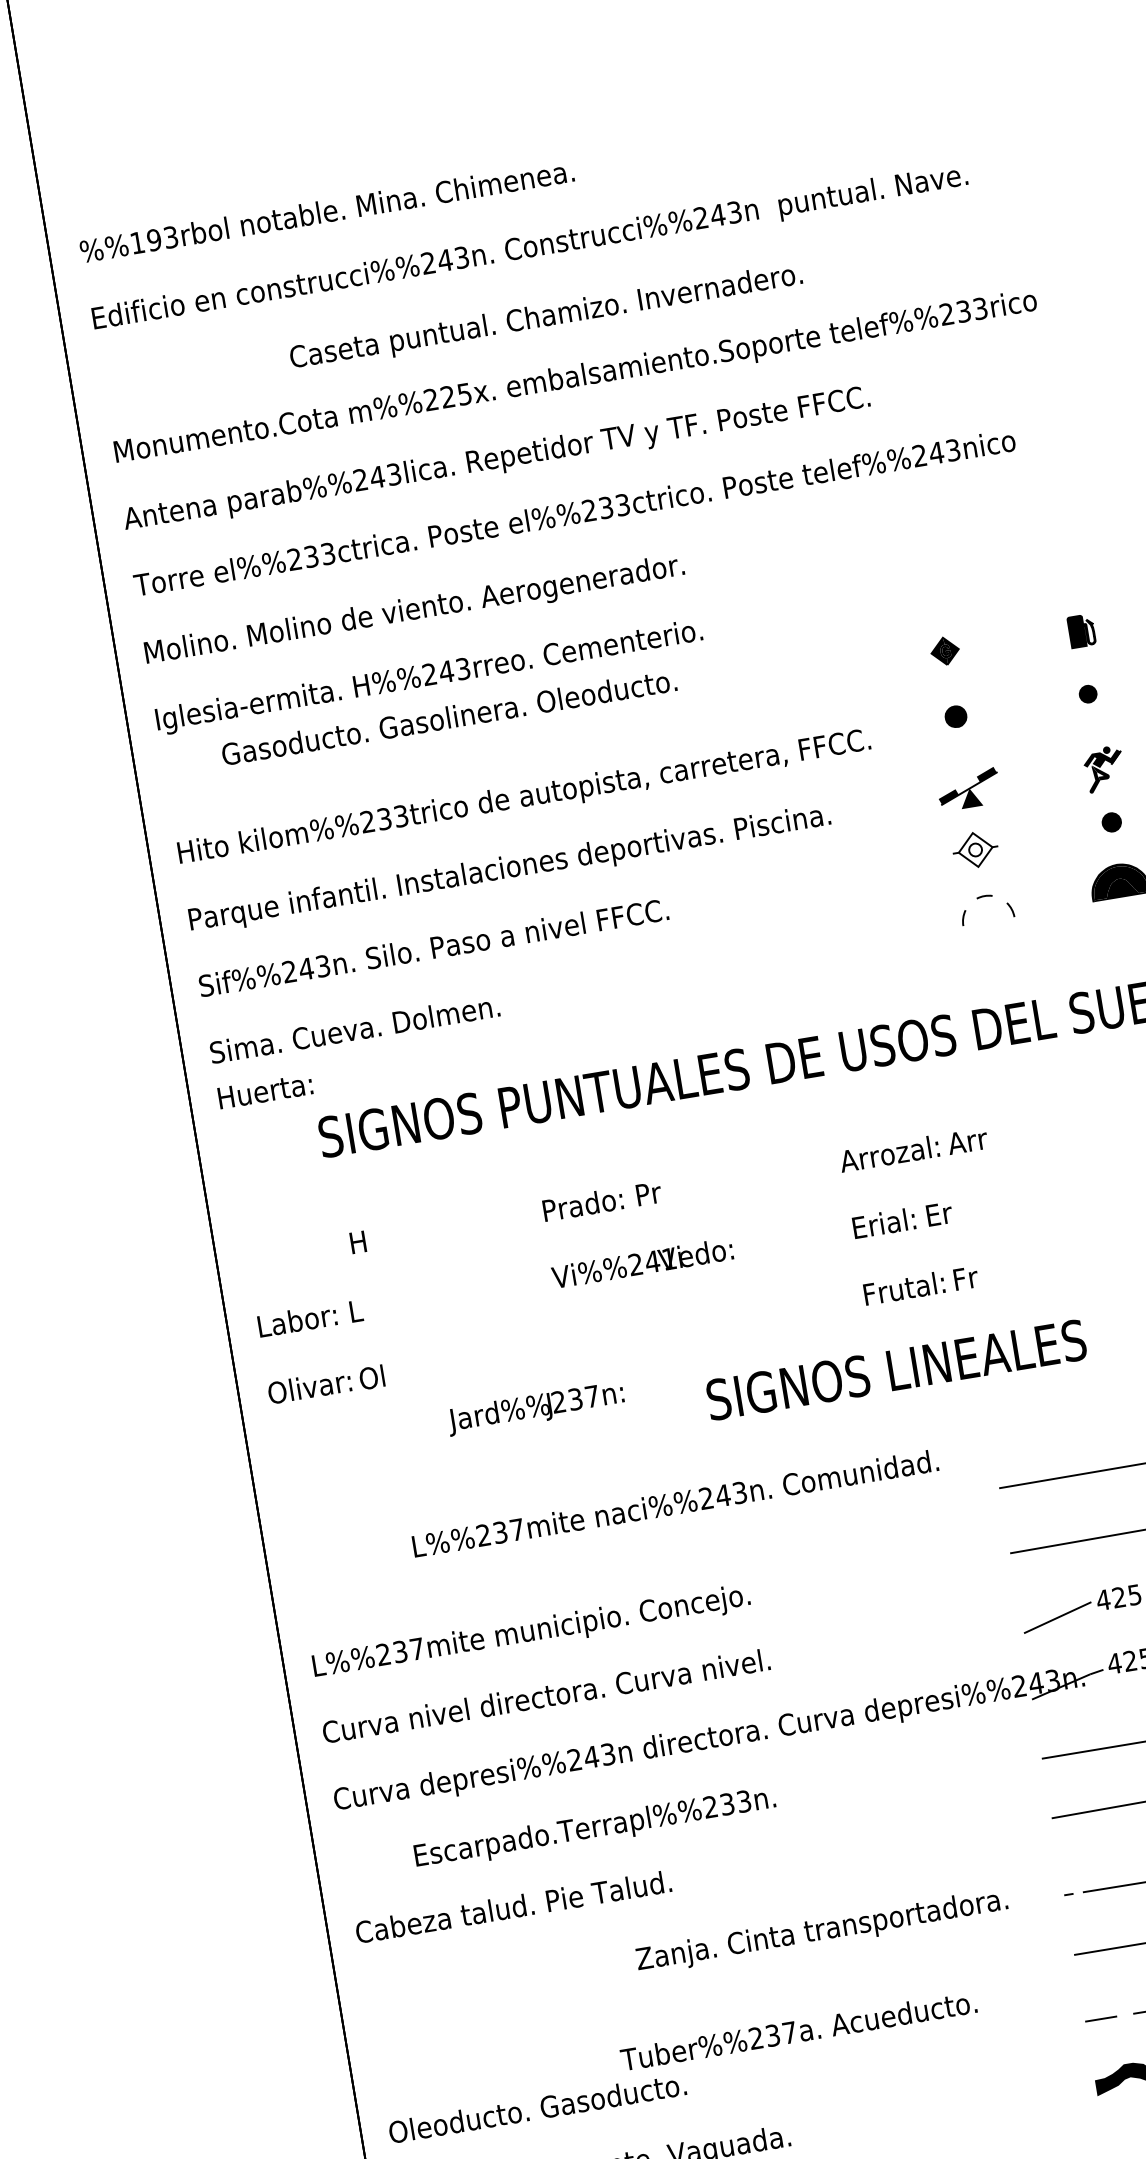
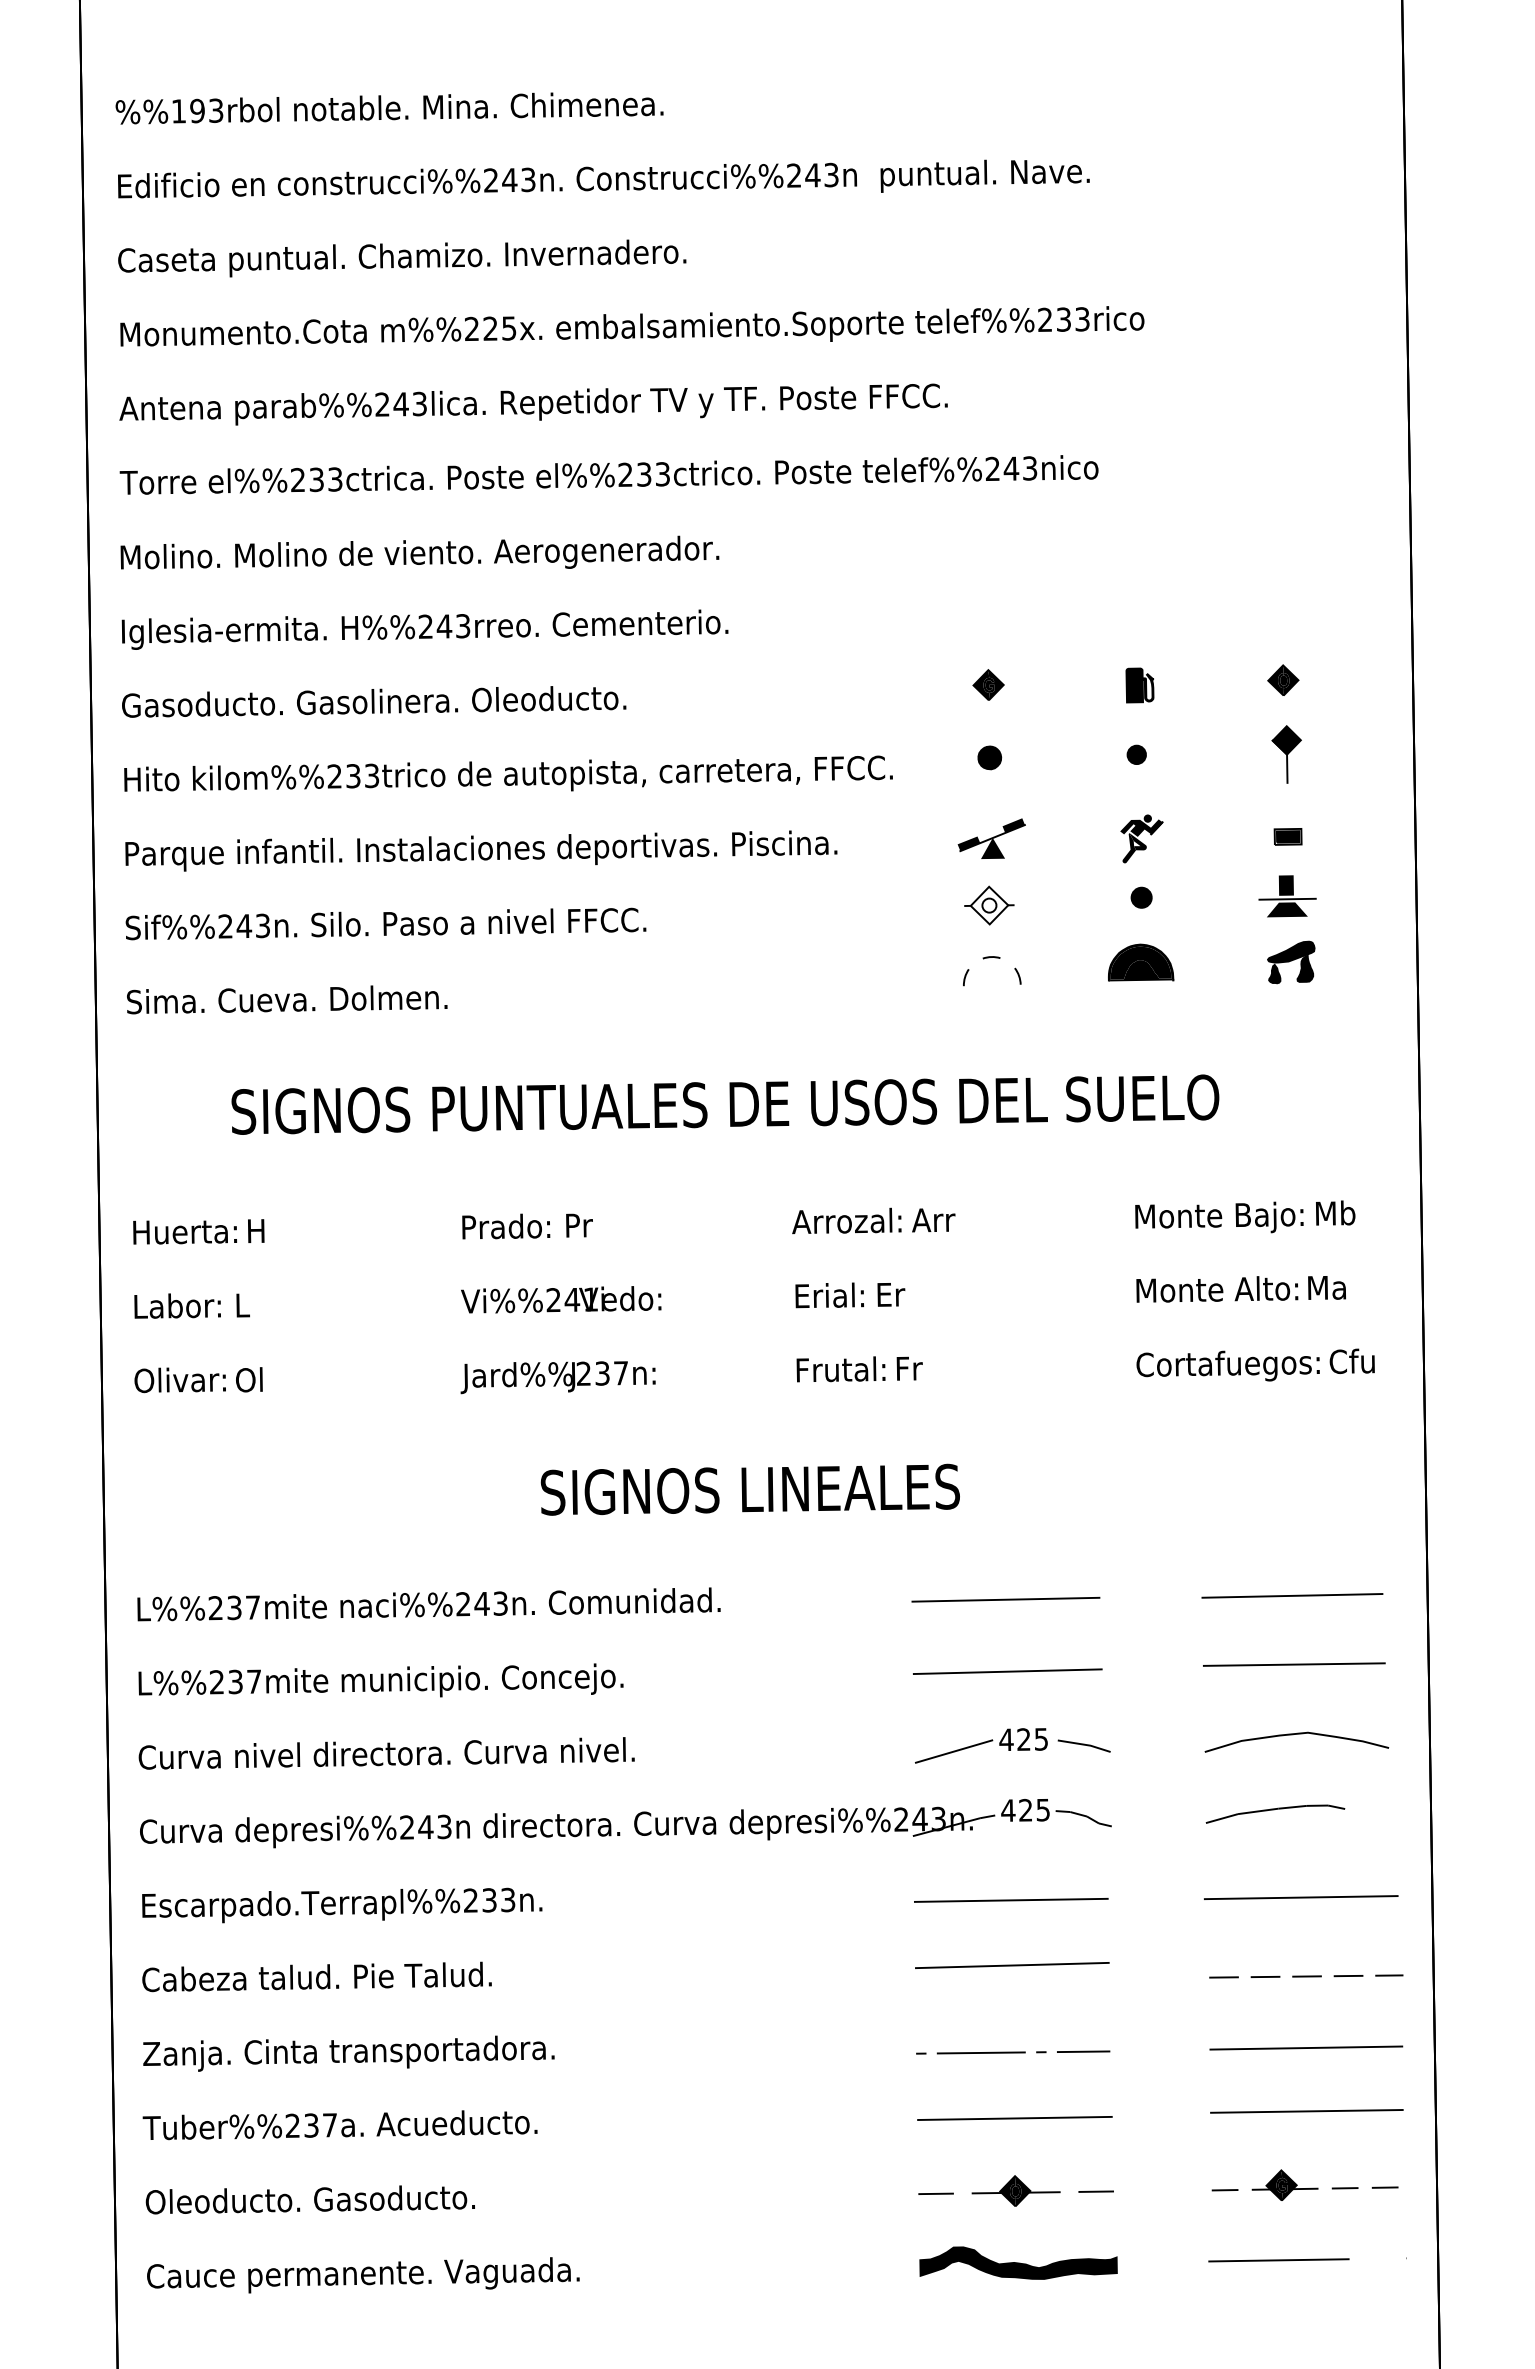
text: (546, 317) -> (402, 258), moved
text: (449, 717) -> (374, 701), moved
text: (264, 1091) -> (184, 1232), moved
text: (895, 1369) -> (749, 1489), moved
text: (535, 1408) -> (557, 1377), moved
text: (674, 1503) -> (428, 1604), moved
text: (595, 1828) -> (342, 1905), moved
text: (821, 1931) -> (348, 2053), moved
text: (798, 2031) -> (339, 2125), moved

